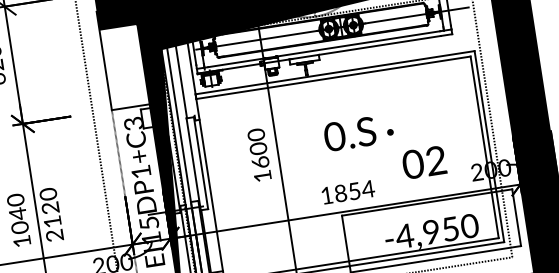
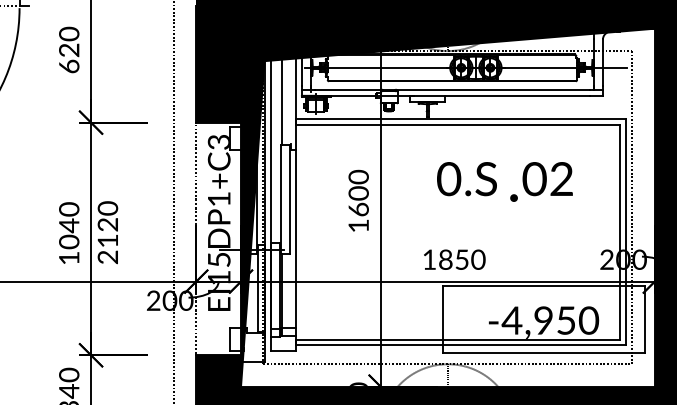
fill: (124, 67) -> (218, 75), added
text: (349, 134) -> (466, 179), moved
text: (424, 162) -> (547, 179), moved
text: (367, 189) -> (477, 259), 1854 -> 1850

